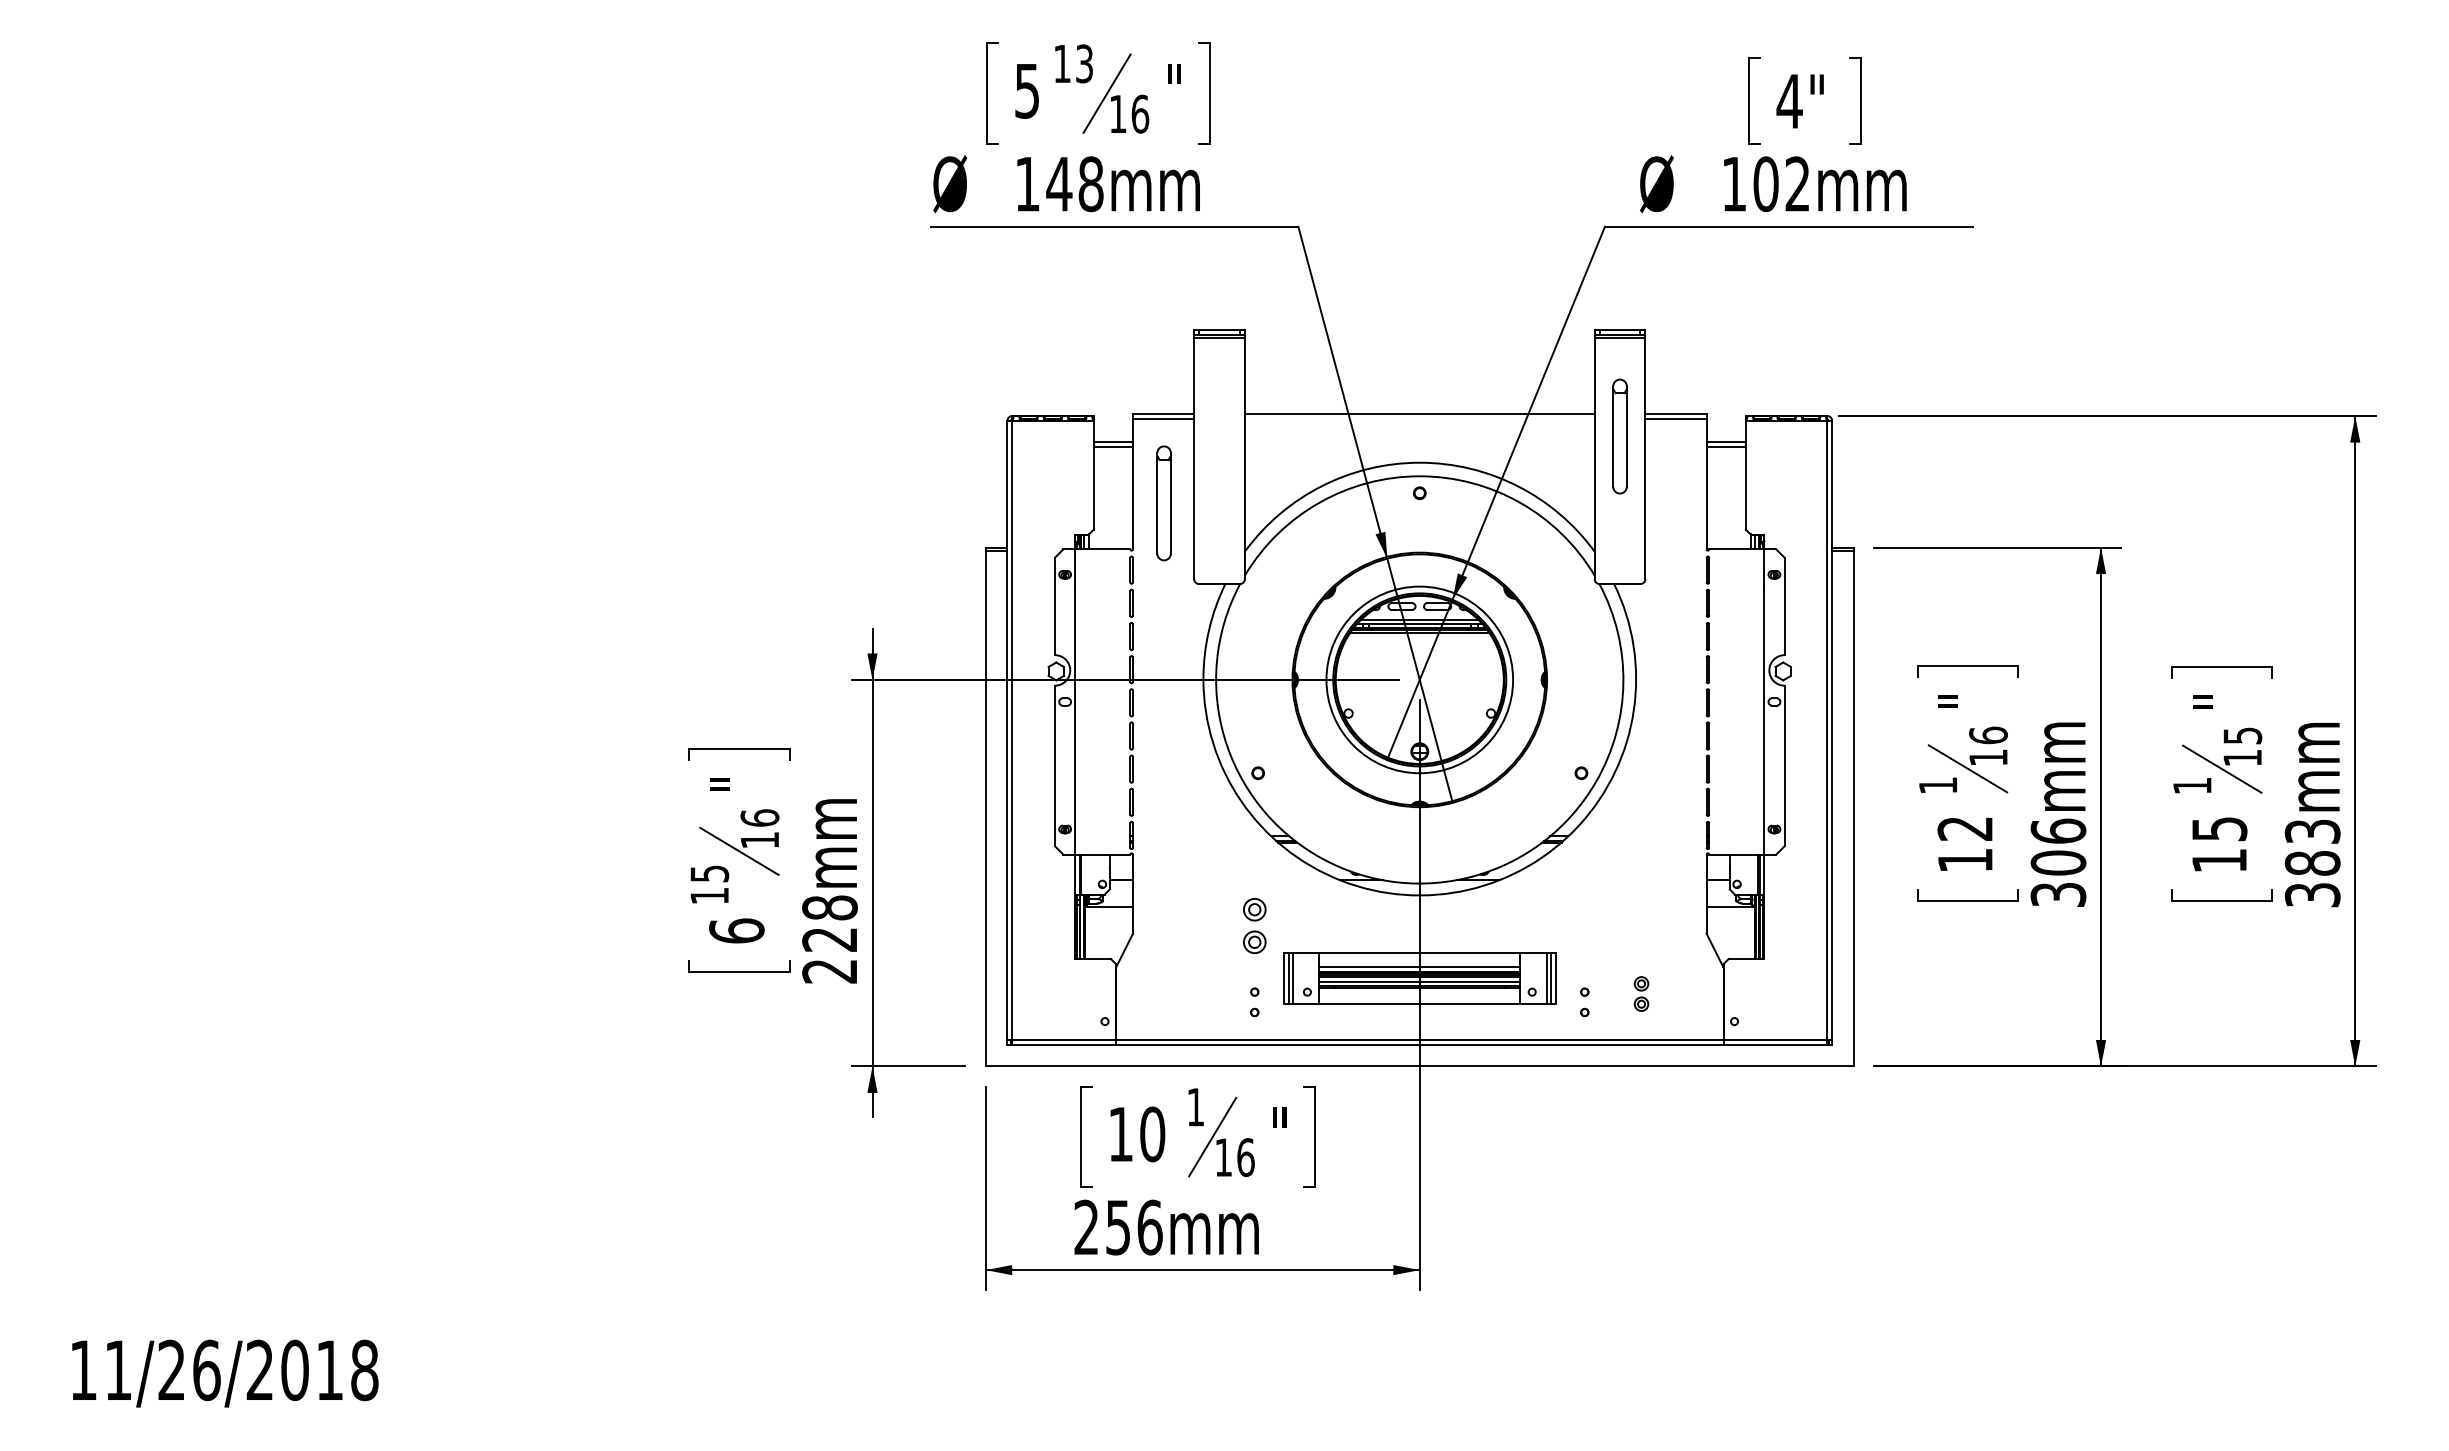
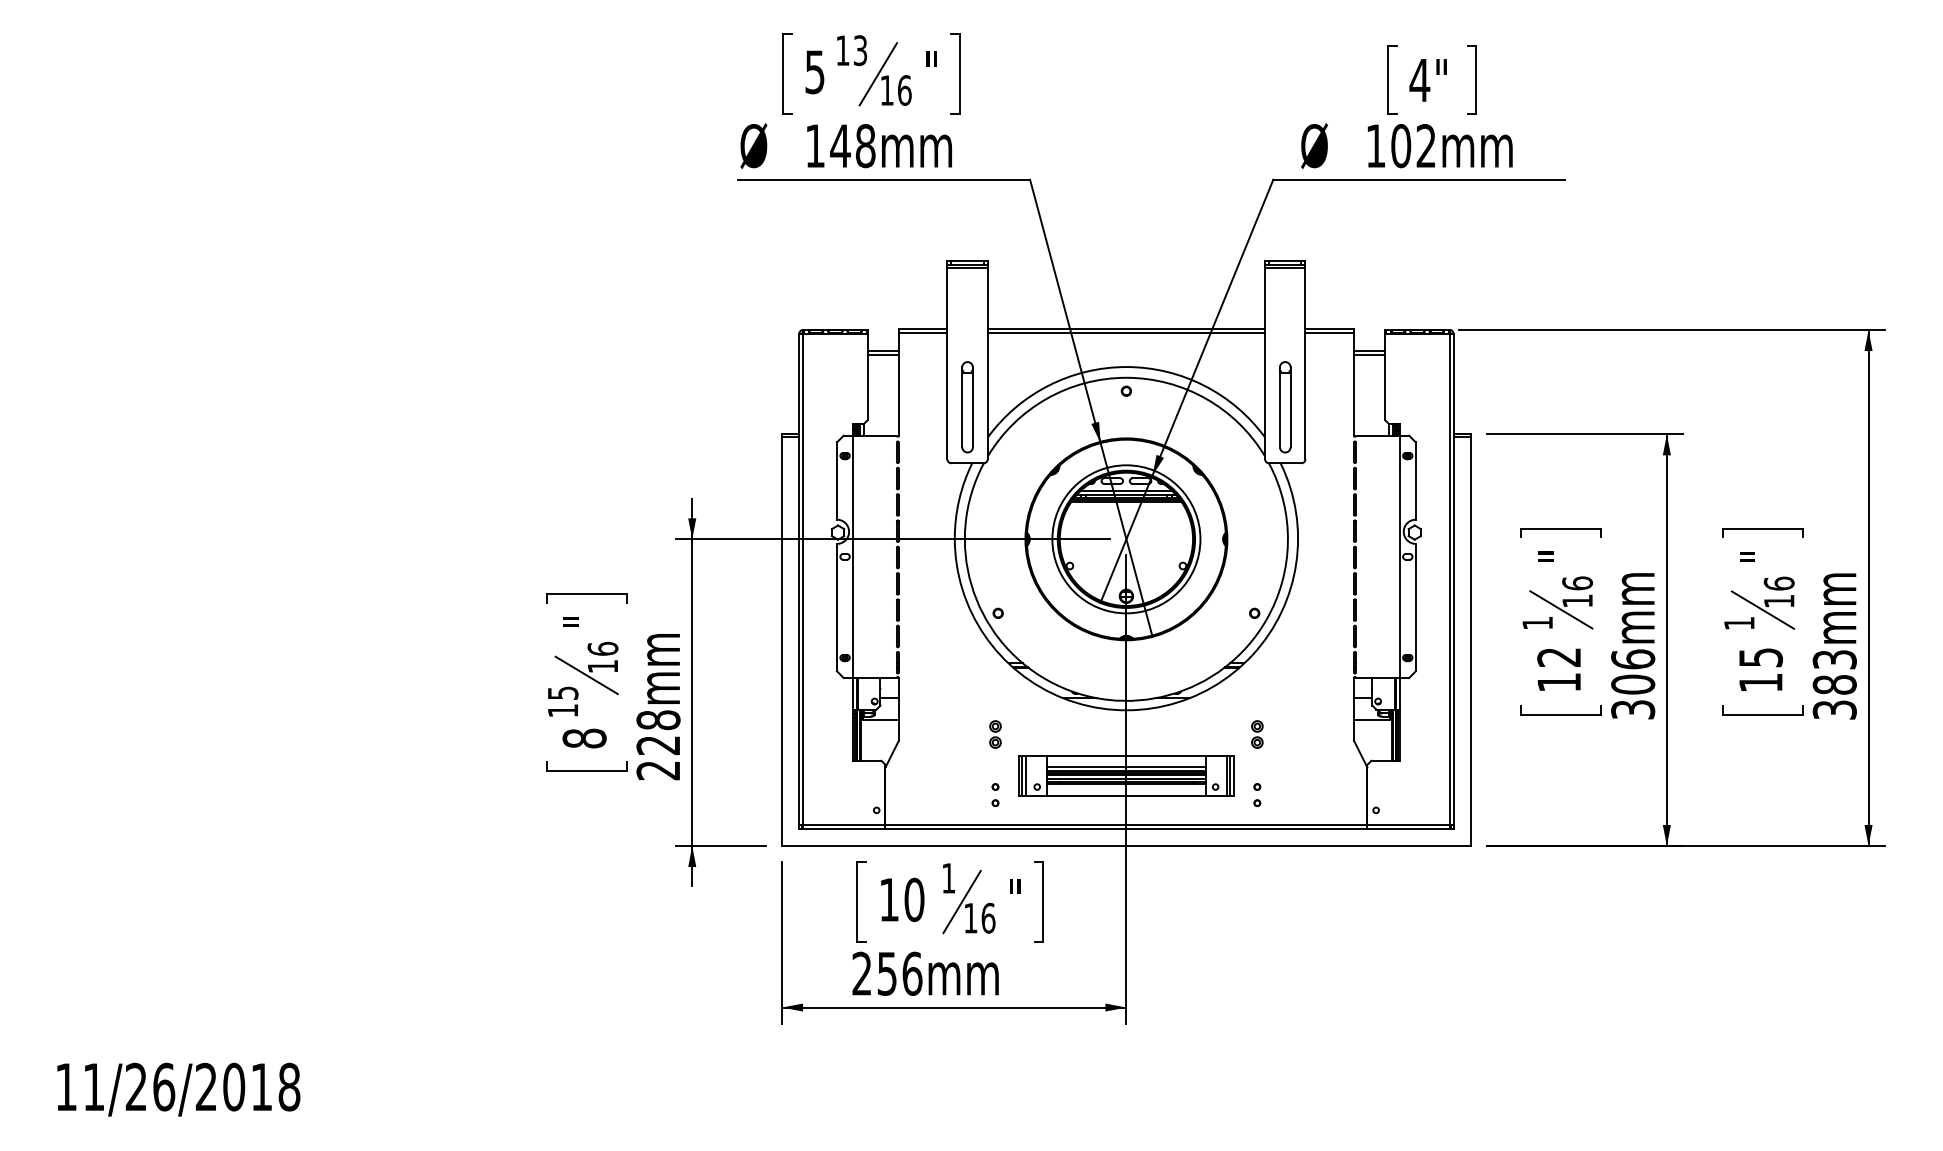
line: (1419, 419) -> (1126, 332), added
part: (1619, 436) -> (1284, 407), moved
part: (1163, 503) -> (967, 407), moved
text: (2241, 735) -> (1778, 583), 15 -> 16
part: (1254, 925) -> (995, 734), size x0.62
text: (736, 930) -> (584, 738), 6 -> 8
part: (1641, 993) -> (1257, 734), moved

